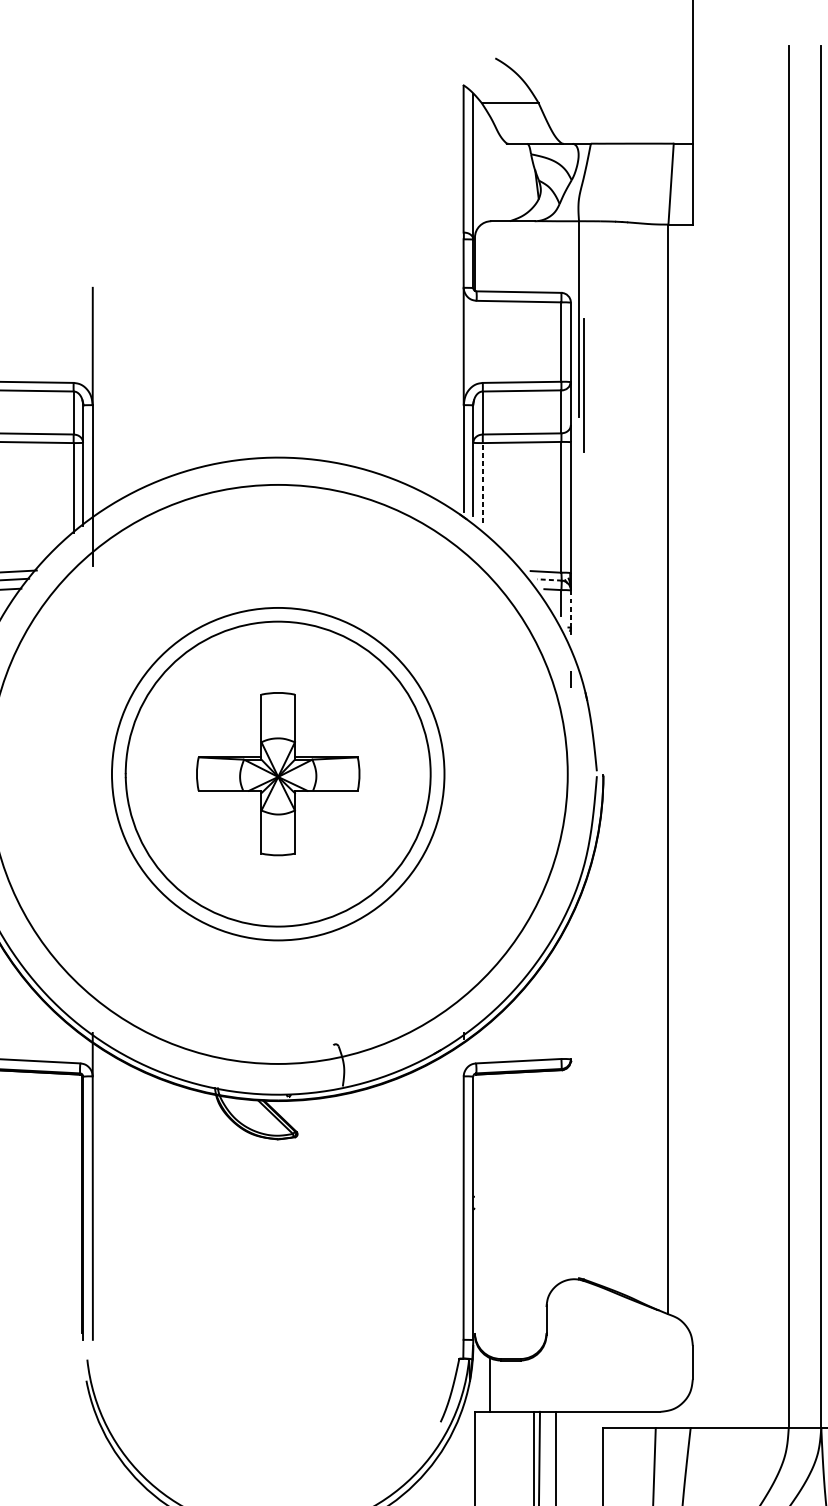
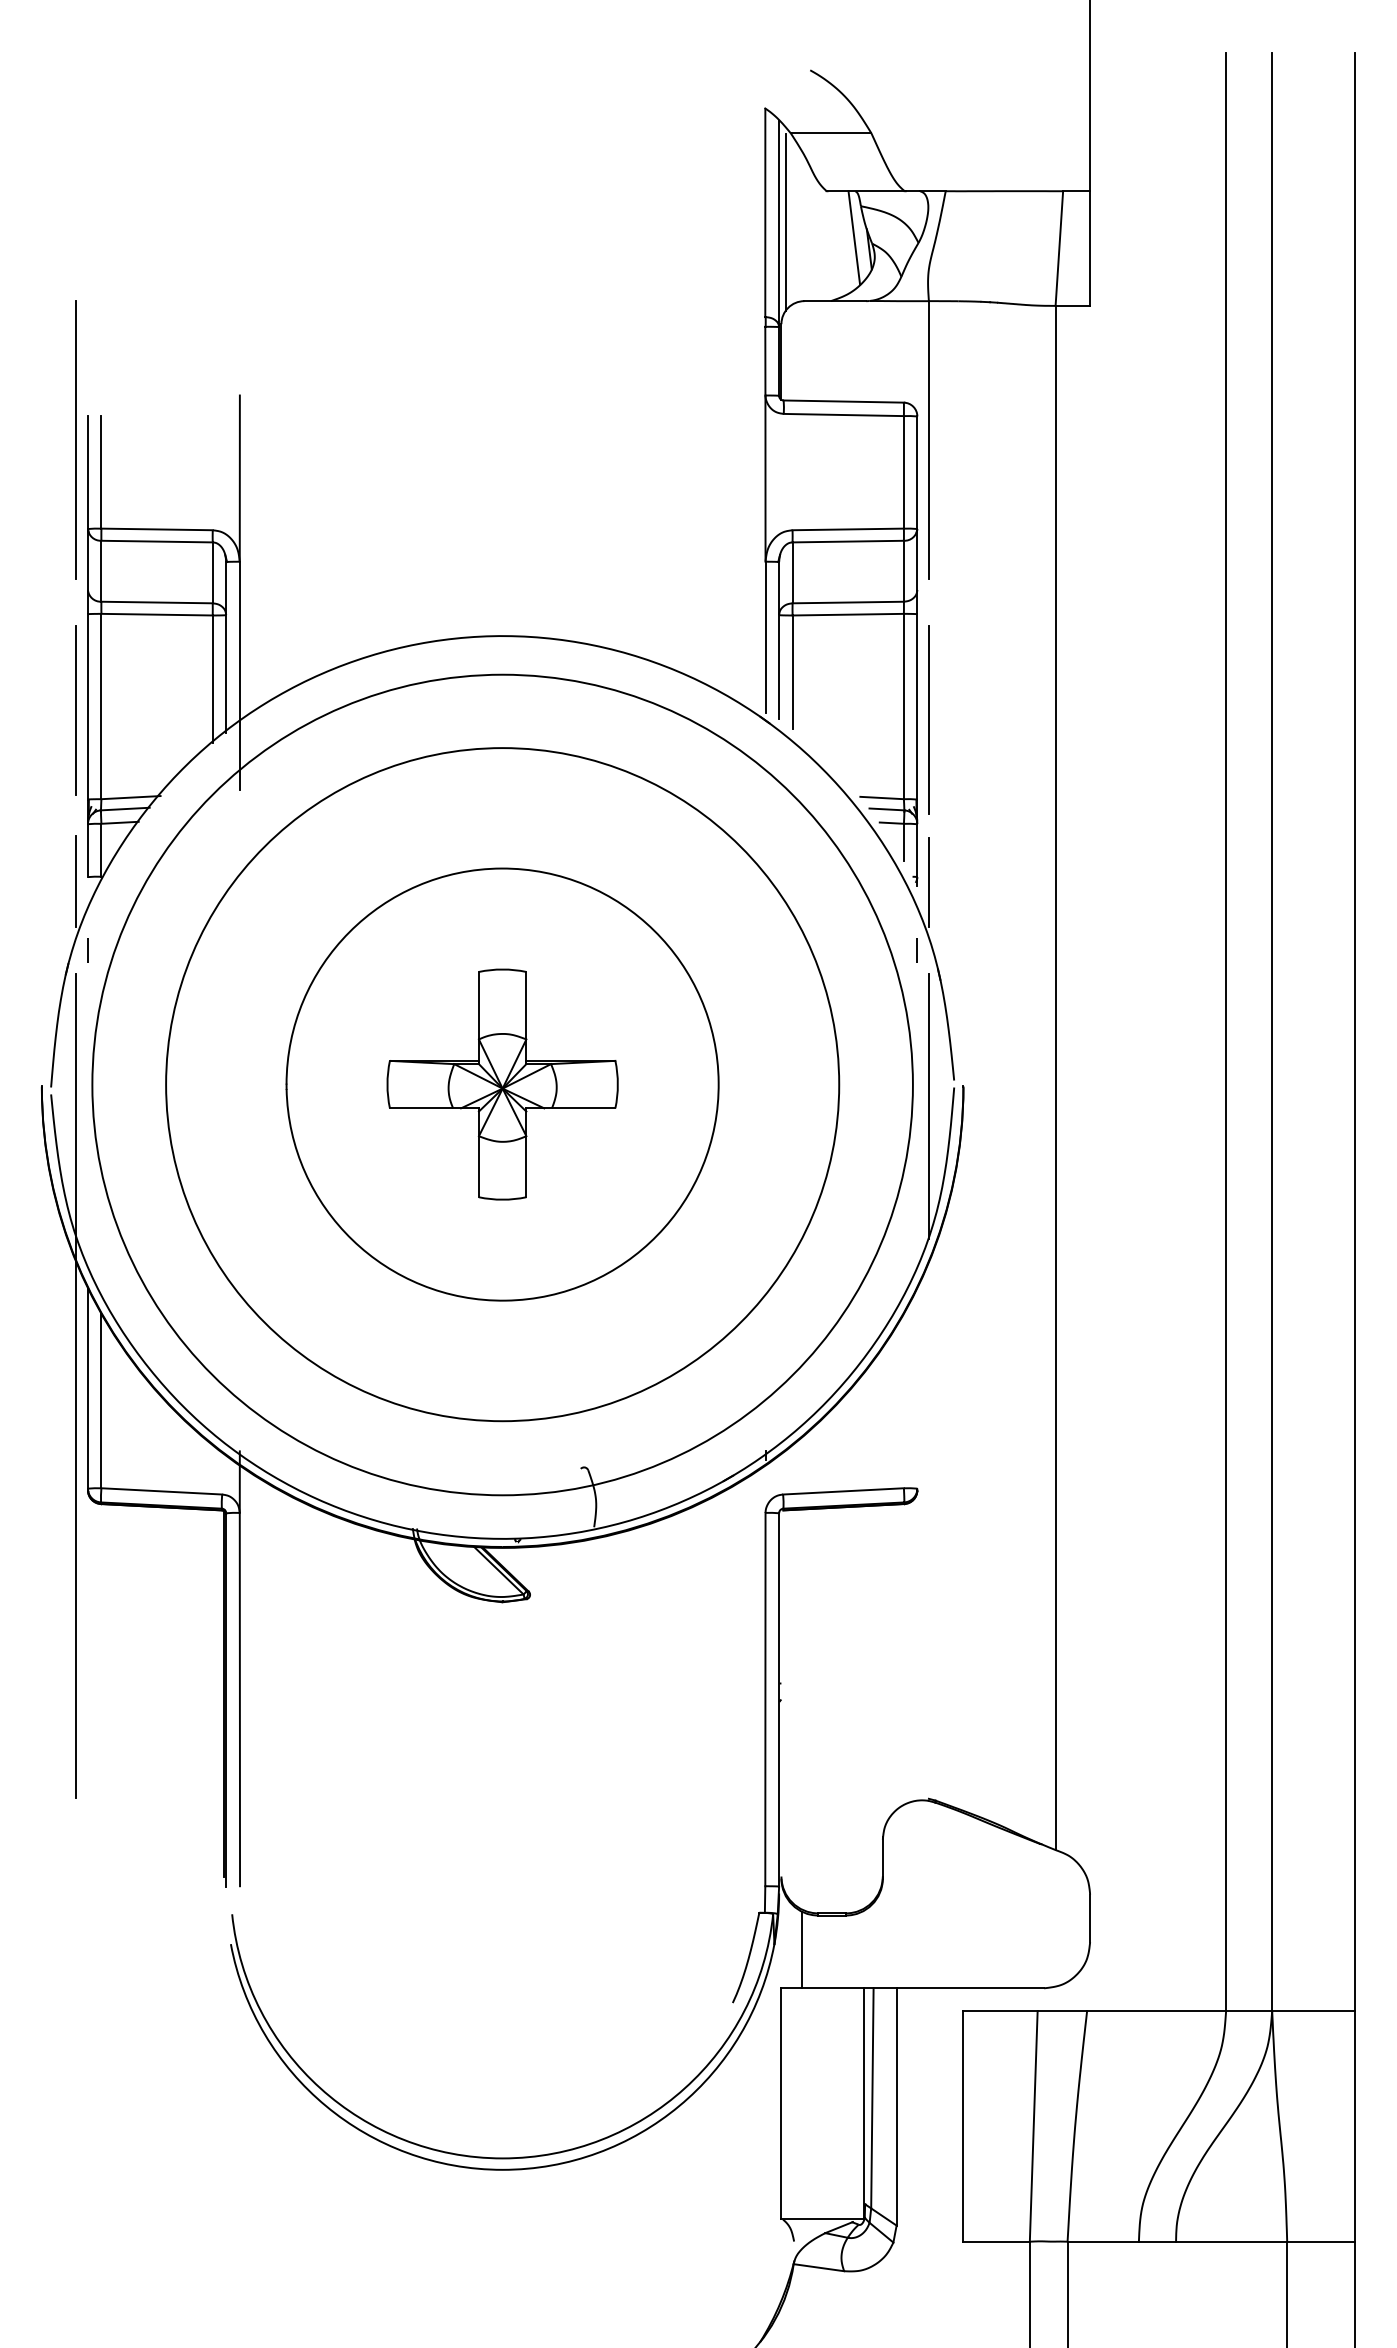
line: (477, 165) -> (785, 221), added
line: (526, 176) -> (854, 237), added
line: (583, 385) -> (928, 719), moved
line: (482, 483) -> (792, 672), dashed -> solid
line: (549, 579) -> (887, 809), dashed -> solid
line: (570, 609) -> (917, 851), dashed -> solid
line: (578, 630) -> (928, 881), added
circle: (278, 774) -> (502, 1084), size x1.43
line: (578, 788) -> (928, 1105), added

